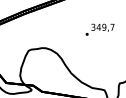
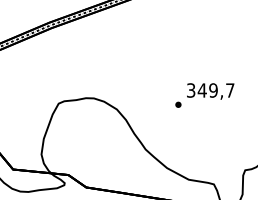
text: (99, 29) -> (203, 94), moved

